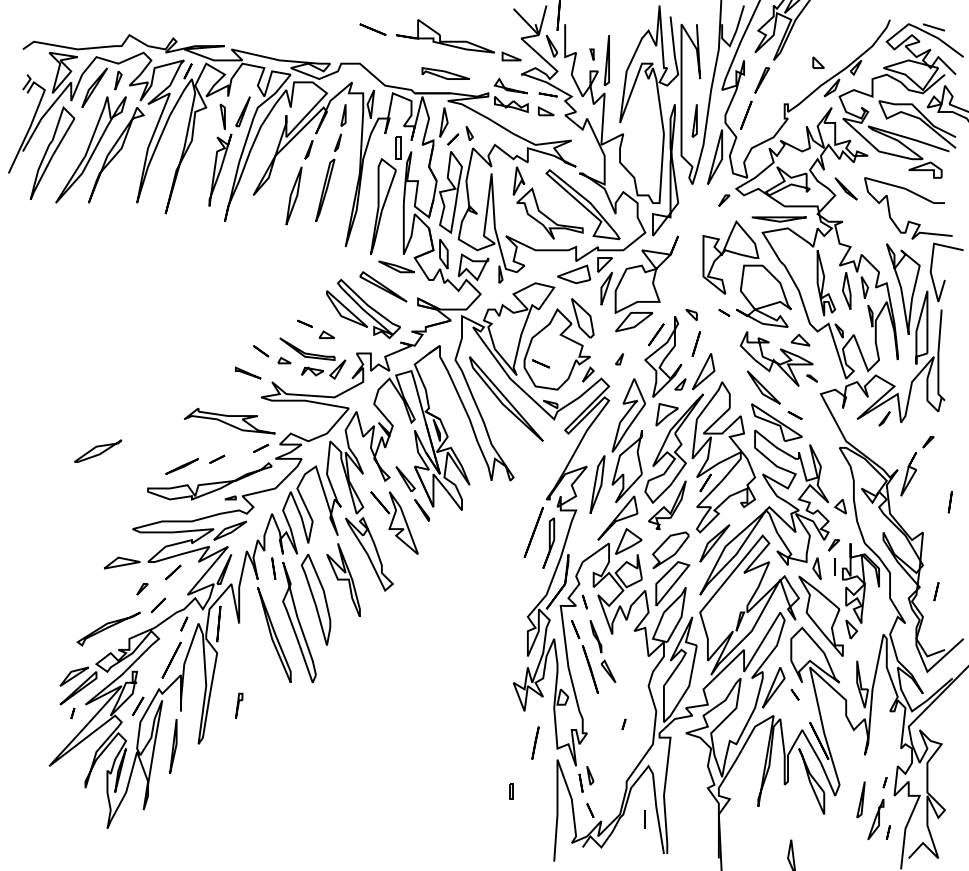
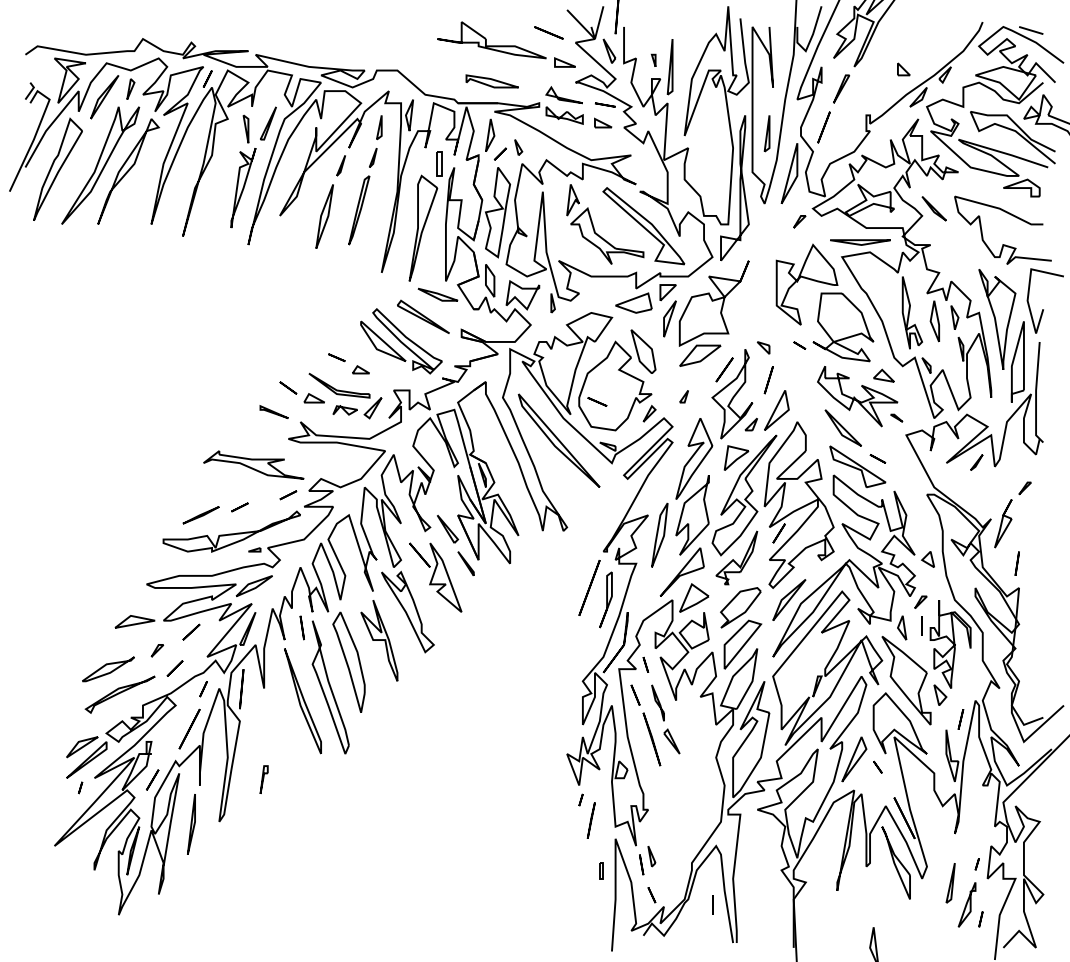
line: (372, 29) -> (548, 32), moved
part: (283, 360) -> (313, 398), size x1.43
part: (98, 451) -> (108, 669), moved
line: (949, 502) -> (1016, 563), moved
line: (936, 591) -> (960, 719), moved
part: (623, 723) -> (580, 799), moved
part: (511, 791) -> (601, 870), moved

